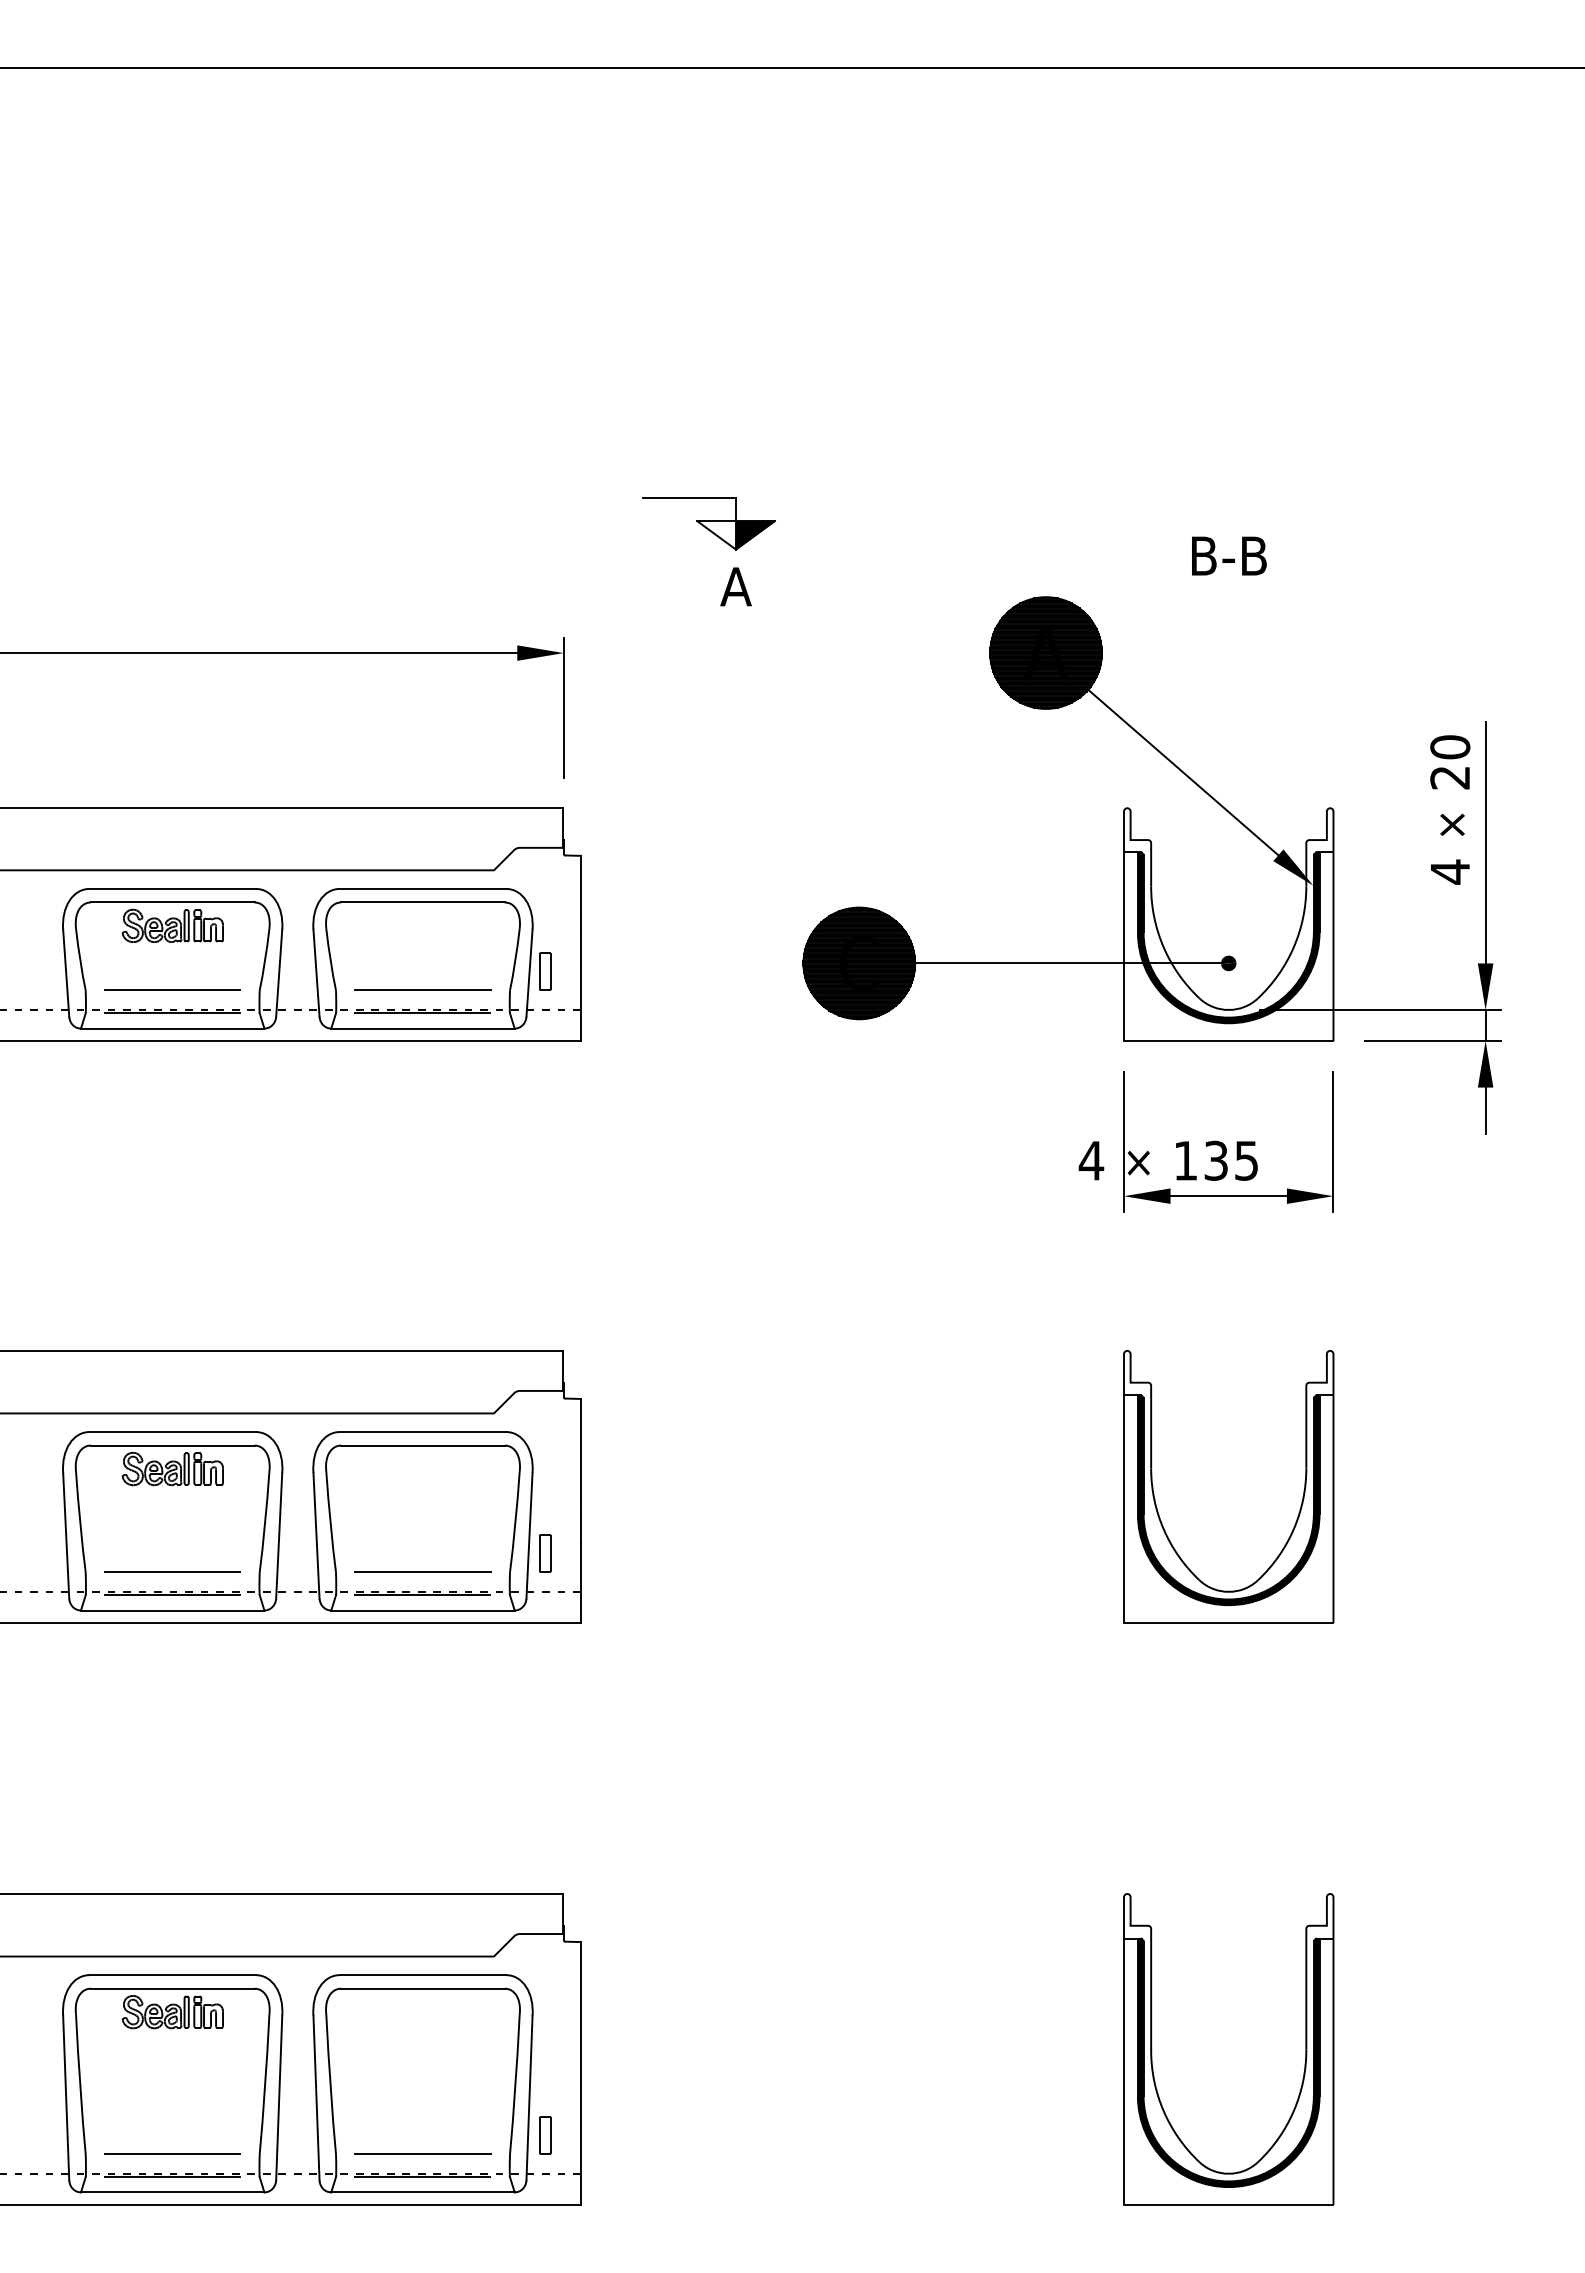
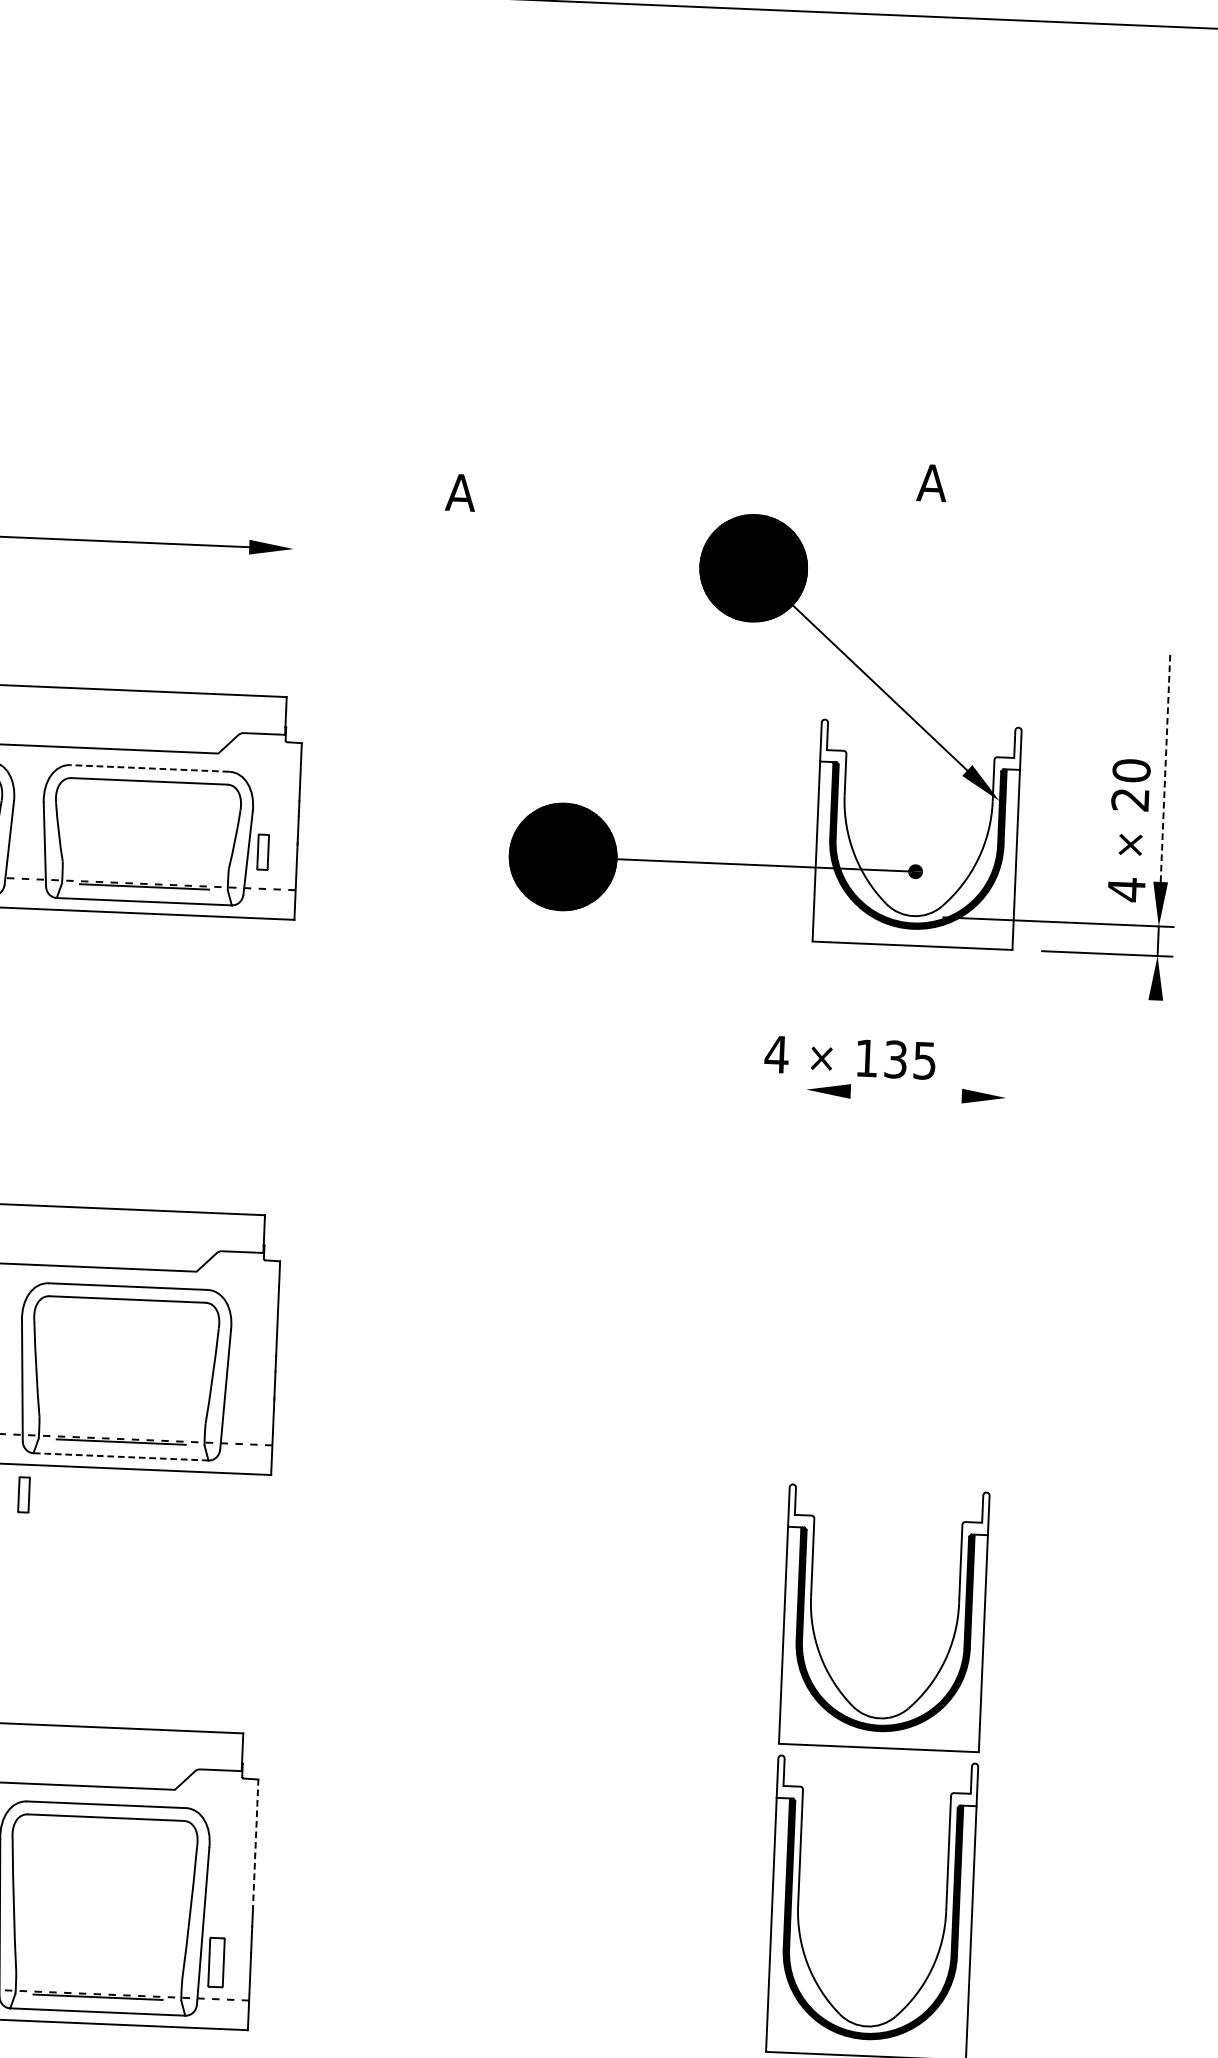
part: (708, 523) -> (436, 431), removed
text: (1229, 555) -> (932, 482), B-B -> A
line: (563, 707) -> (291, 600), removed
text: (1450, 809) -> (1129, 830), moved
line: (1485, 842) -> (1165, 766), solid -> dashed
line: (422, 888) -> (149, 768), solid -> dashed
line: (422, 990) -> (145, 865), removed
line: (1485, 1110) -> (1154, 1022), removed
line: (1124, 1141) -> (809, 1037), removed
line: (1333, 1141) -> (1008, 1045), removed
line: (1228, 1196) -> (906, 1094), removed
part: (1155, 1498) -> (813, 1626), moved
part: (545, 1553) -> (24, 1494), moved
line: (422, 1572) -> (122, 1420), removed
line: (423, 1610) -> (121, 1456), solid -> dashed
line: (580, 2010) -> (255, 1844), solid -> dashed
part: (545, 2135) -> (216, 1962), size x1.4
line: (422, 2154) -> (98, 1975), removed

